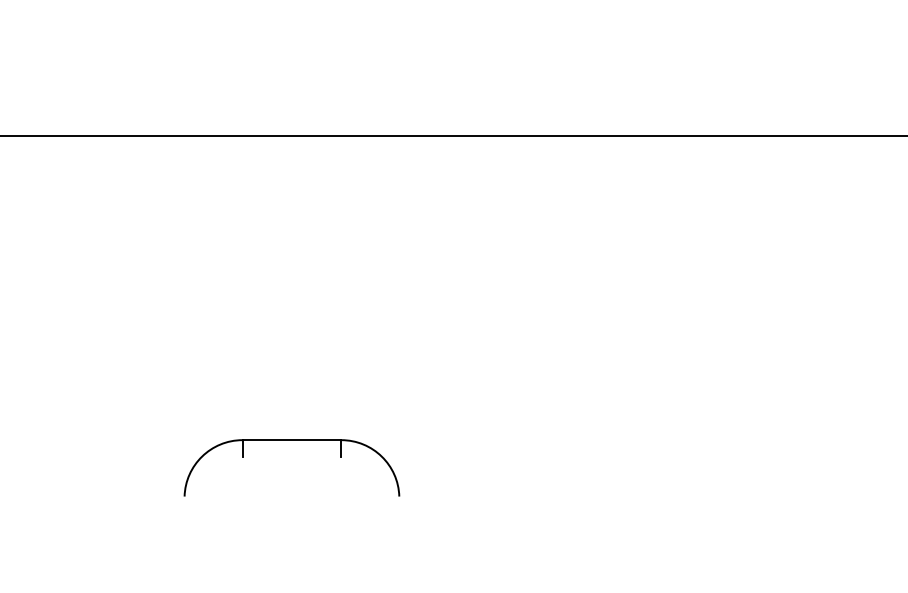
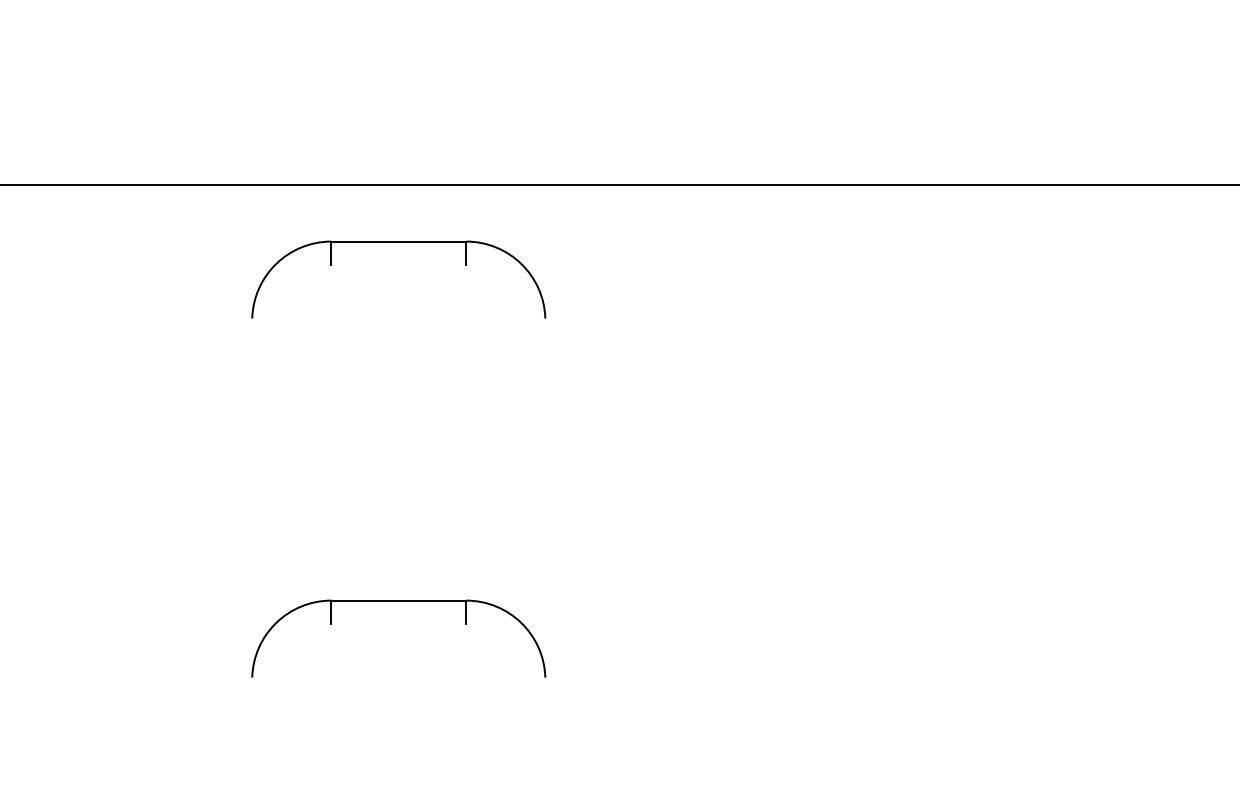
part: (291, 177) -> (398, 242), added

